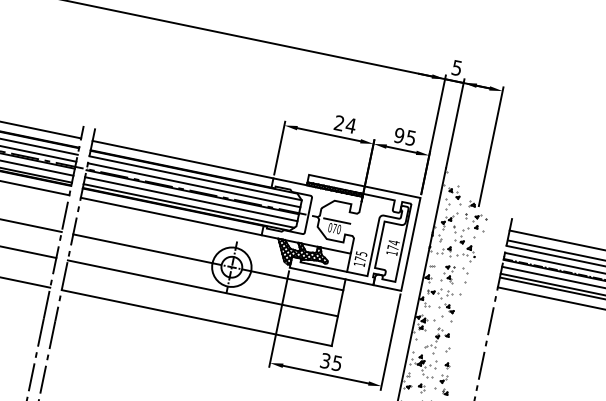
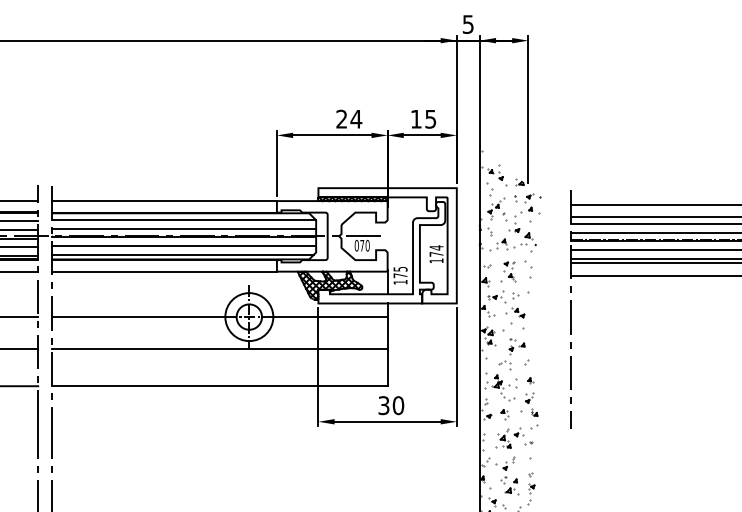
text: (398, 134) -> (415, 118), 95 -> 15
text: (337, 363) -> (398, 405), 35 -> 30

